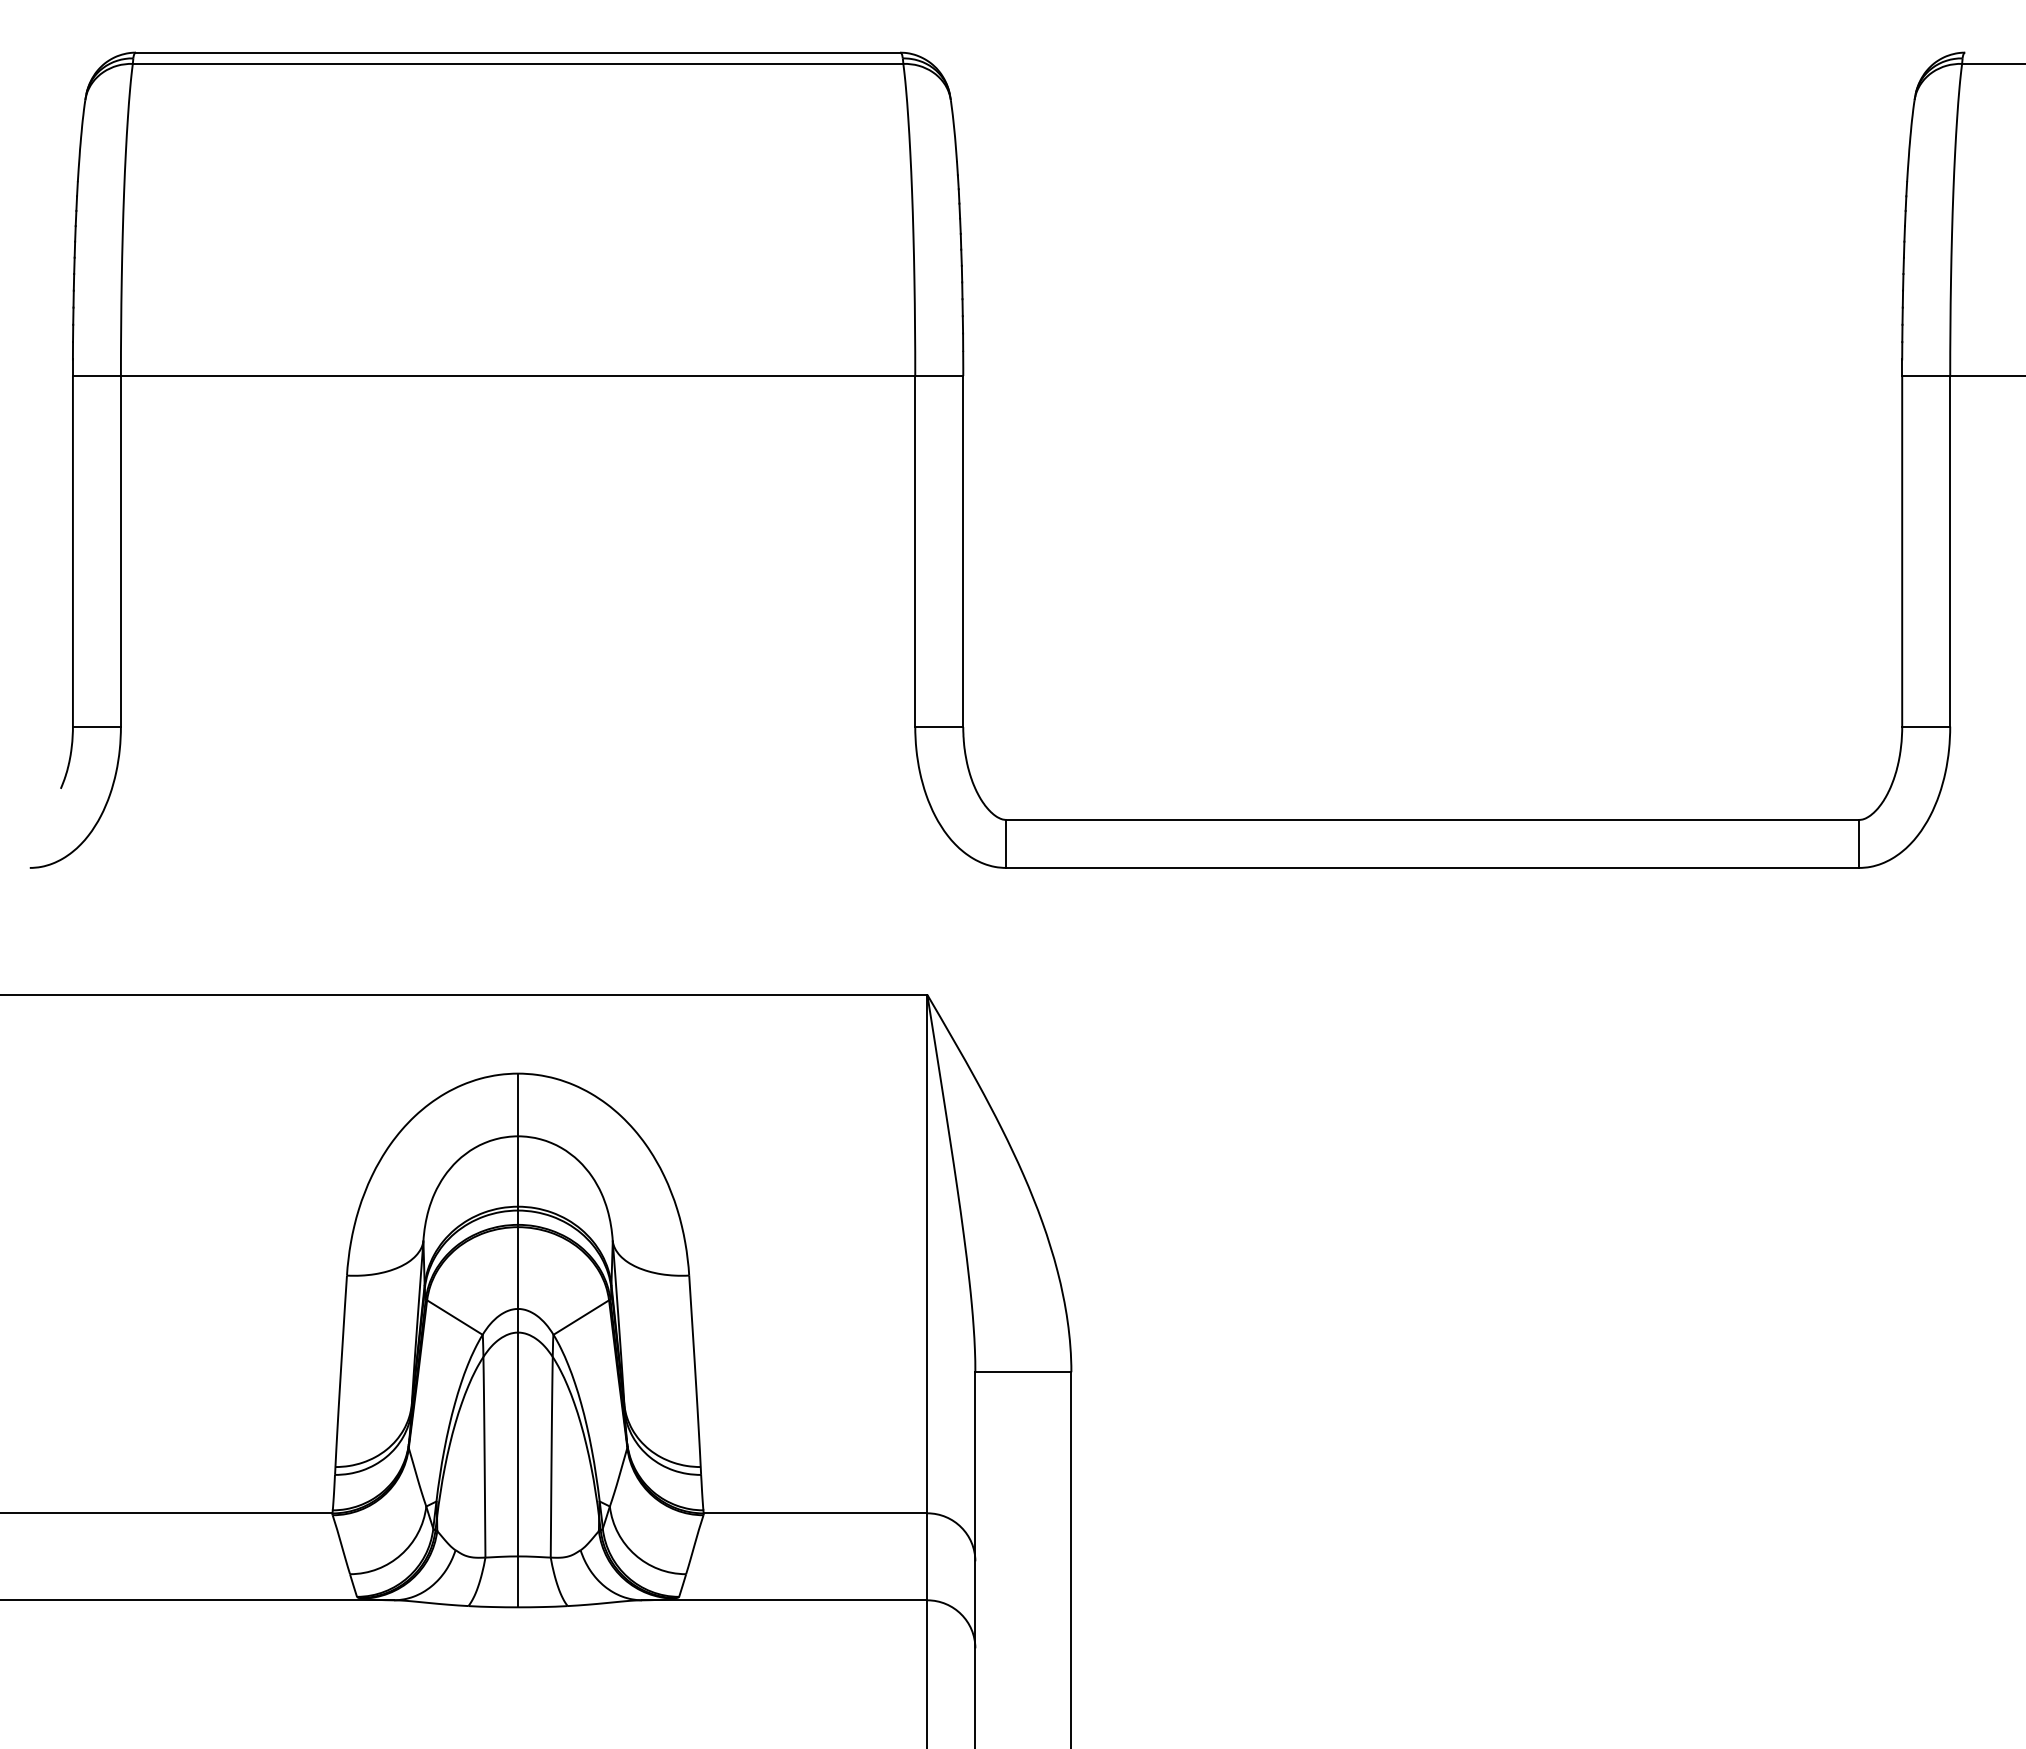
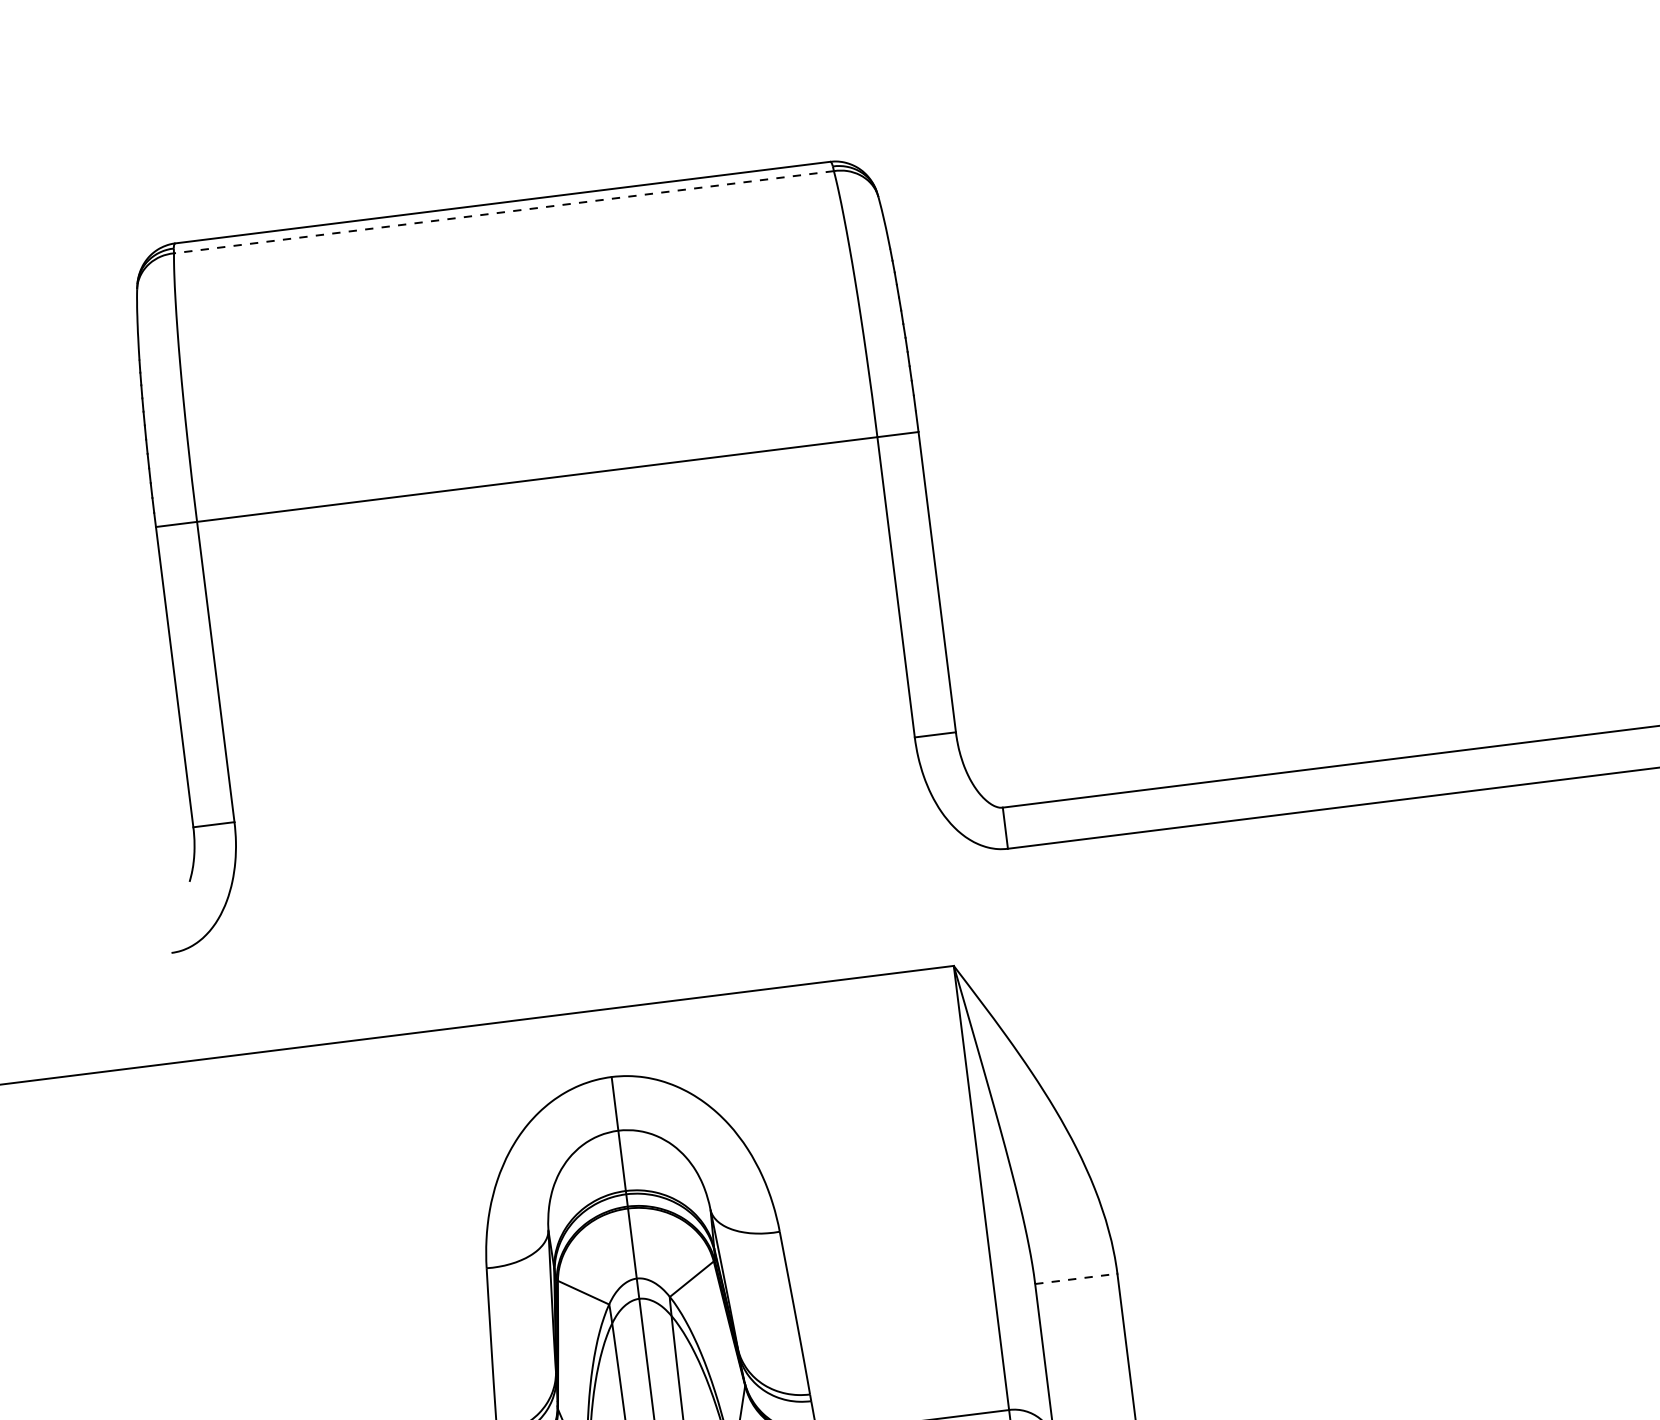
line: (517, 63) -> (503, 211), solid -> dashed
line: (1023, 1372) -> (1076, 1279), solid -> dashed

